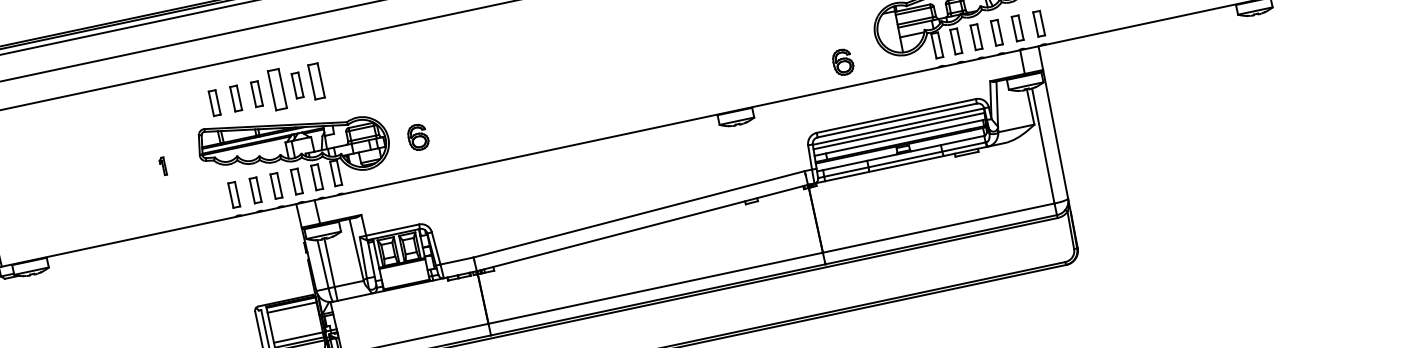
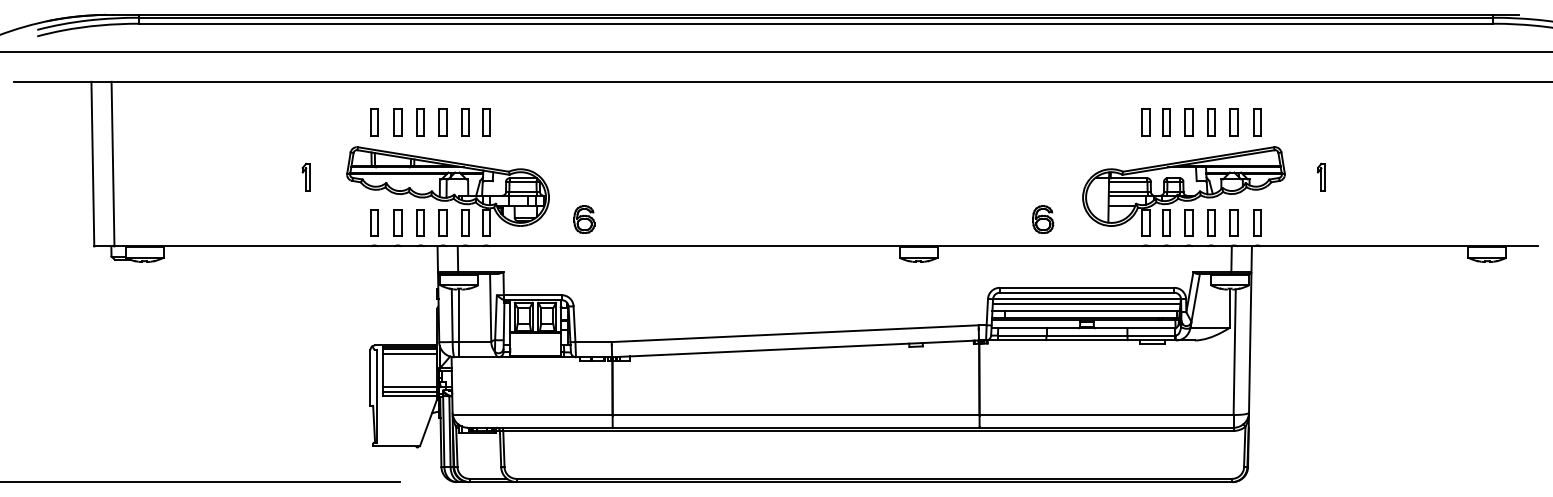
part: (316, 81) -> (486, 122), size x0.71
part: (276, 90) -> (442, 122), size x0.62
part: (418, 137) -> (584, 219), moved
part: (162, 165) -> (305, 176), size x1.43

